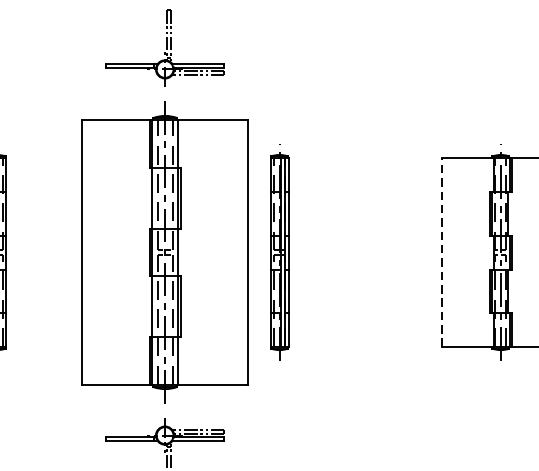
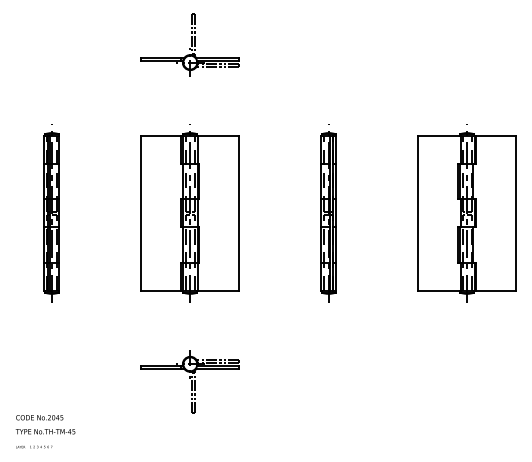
part: (164, 252) -> (189, 213), size x0.71
part: (279, 252) -> (328, 213), moved
line: (441, 252) -> (418, 213), dashed -> solid

